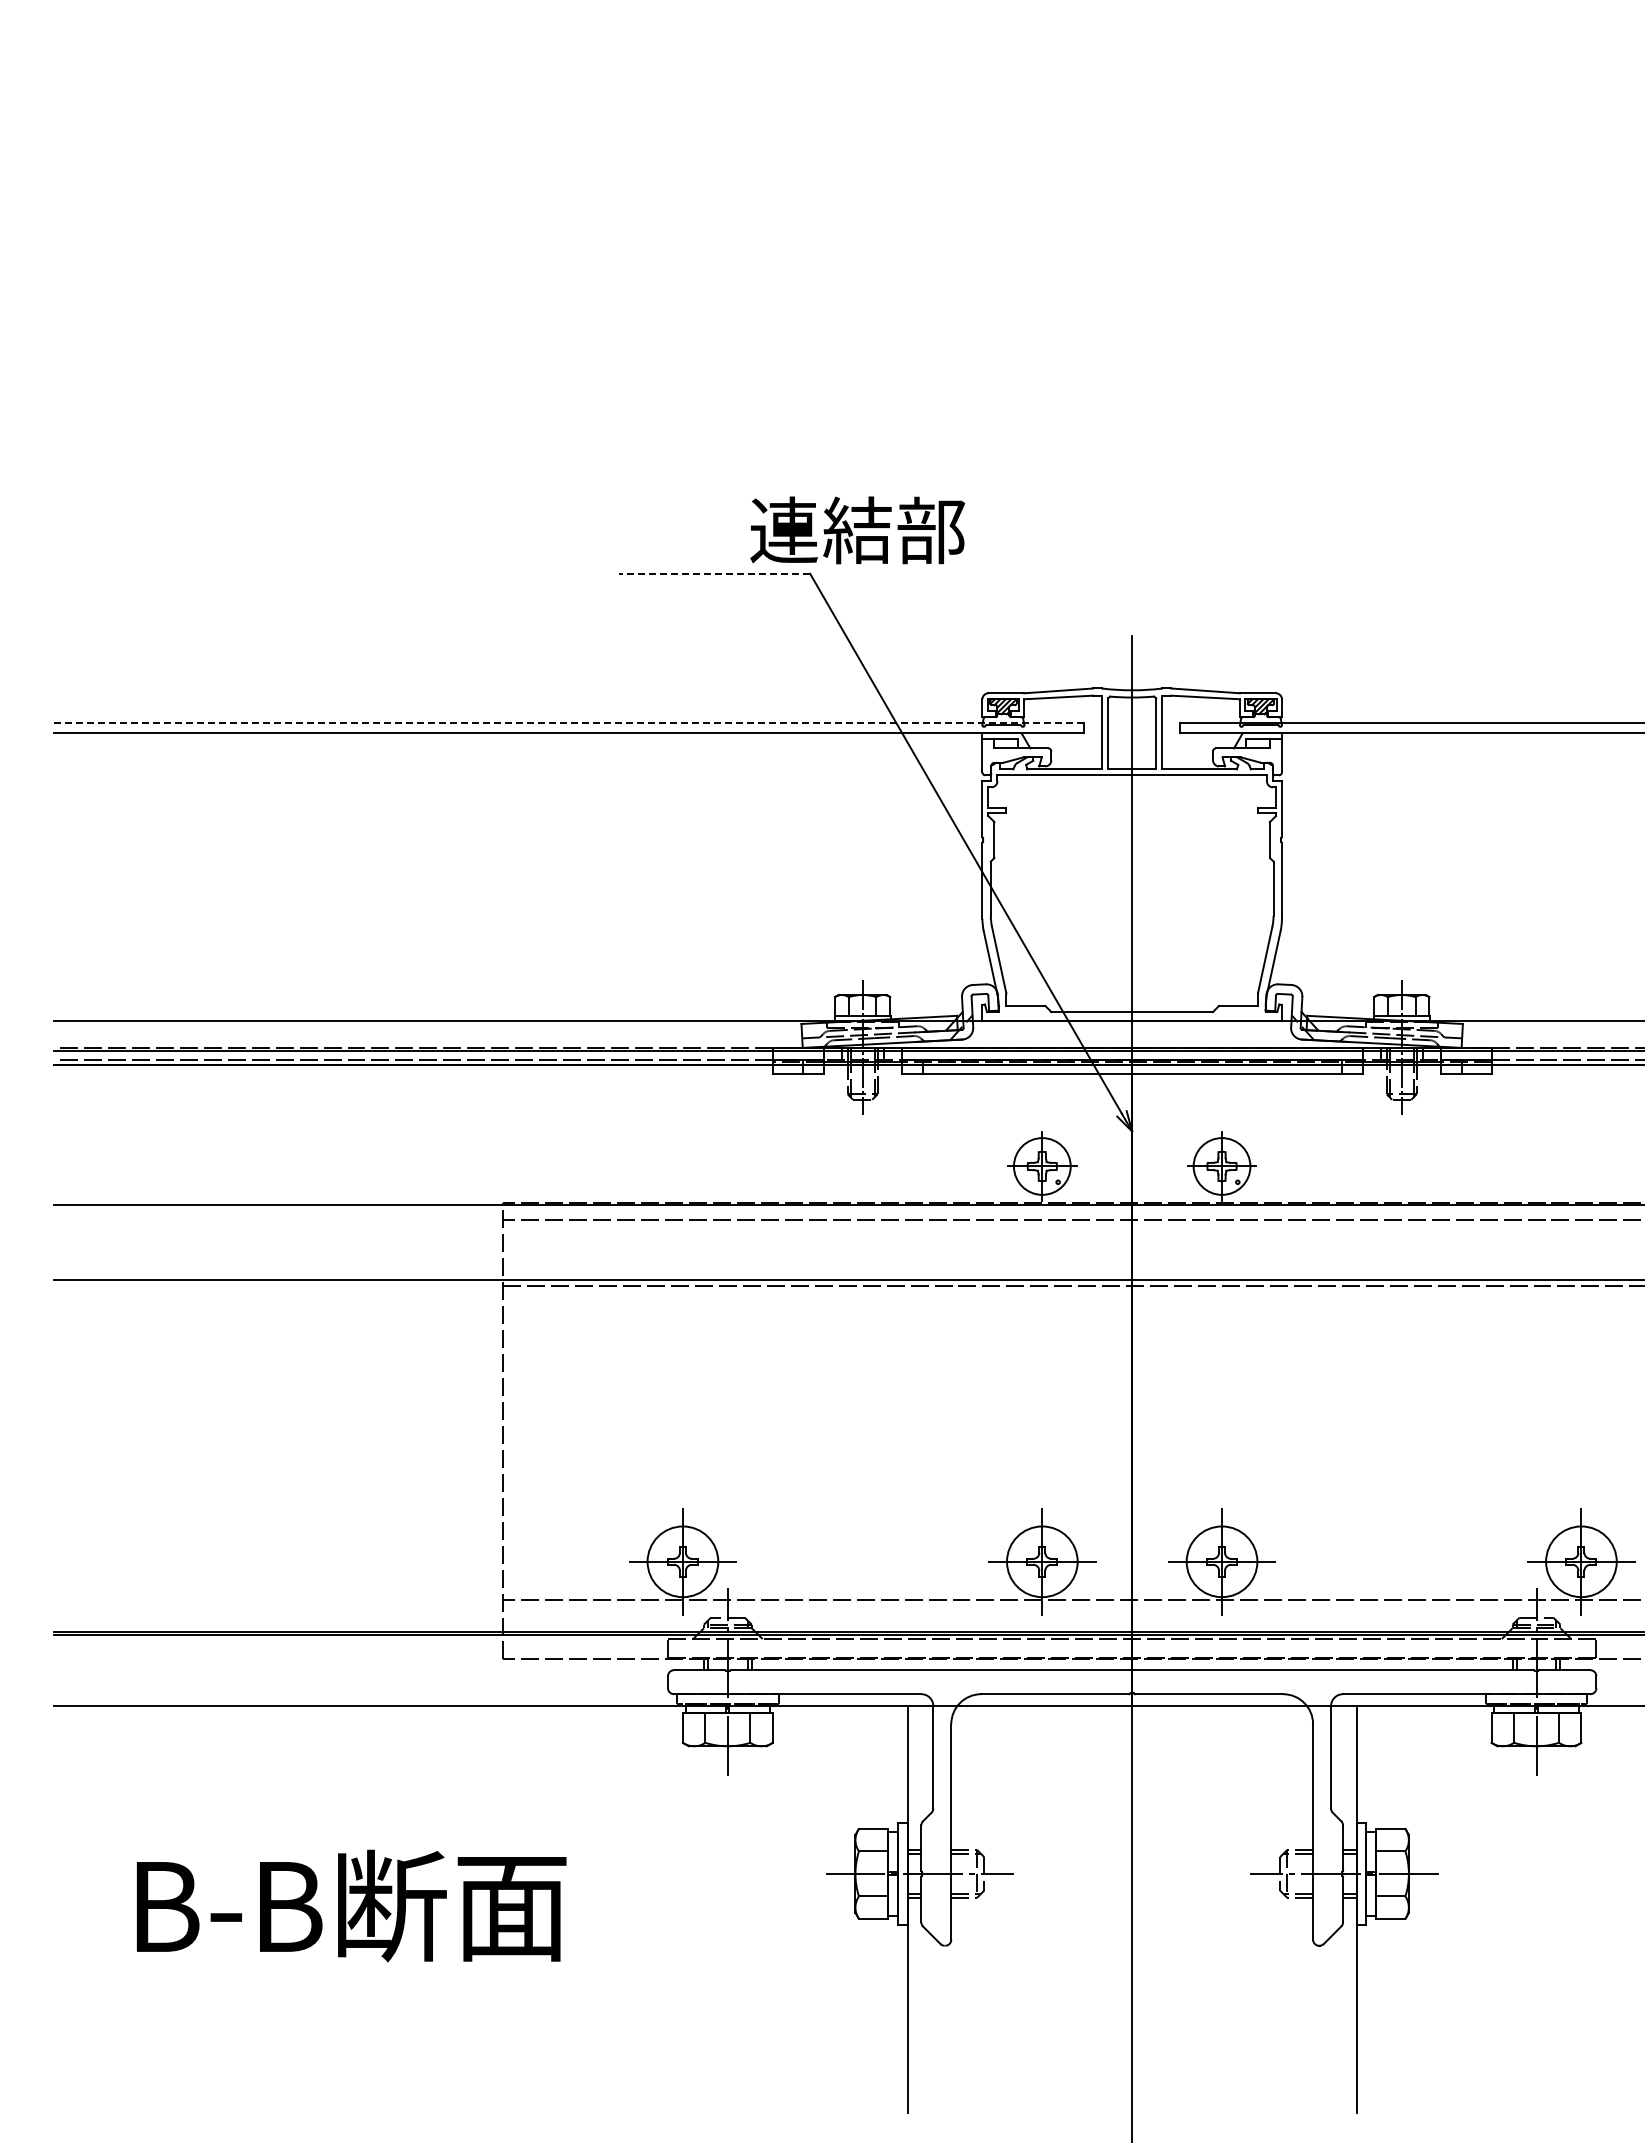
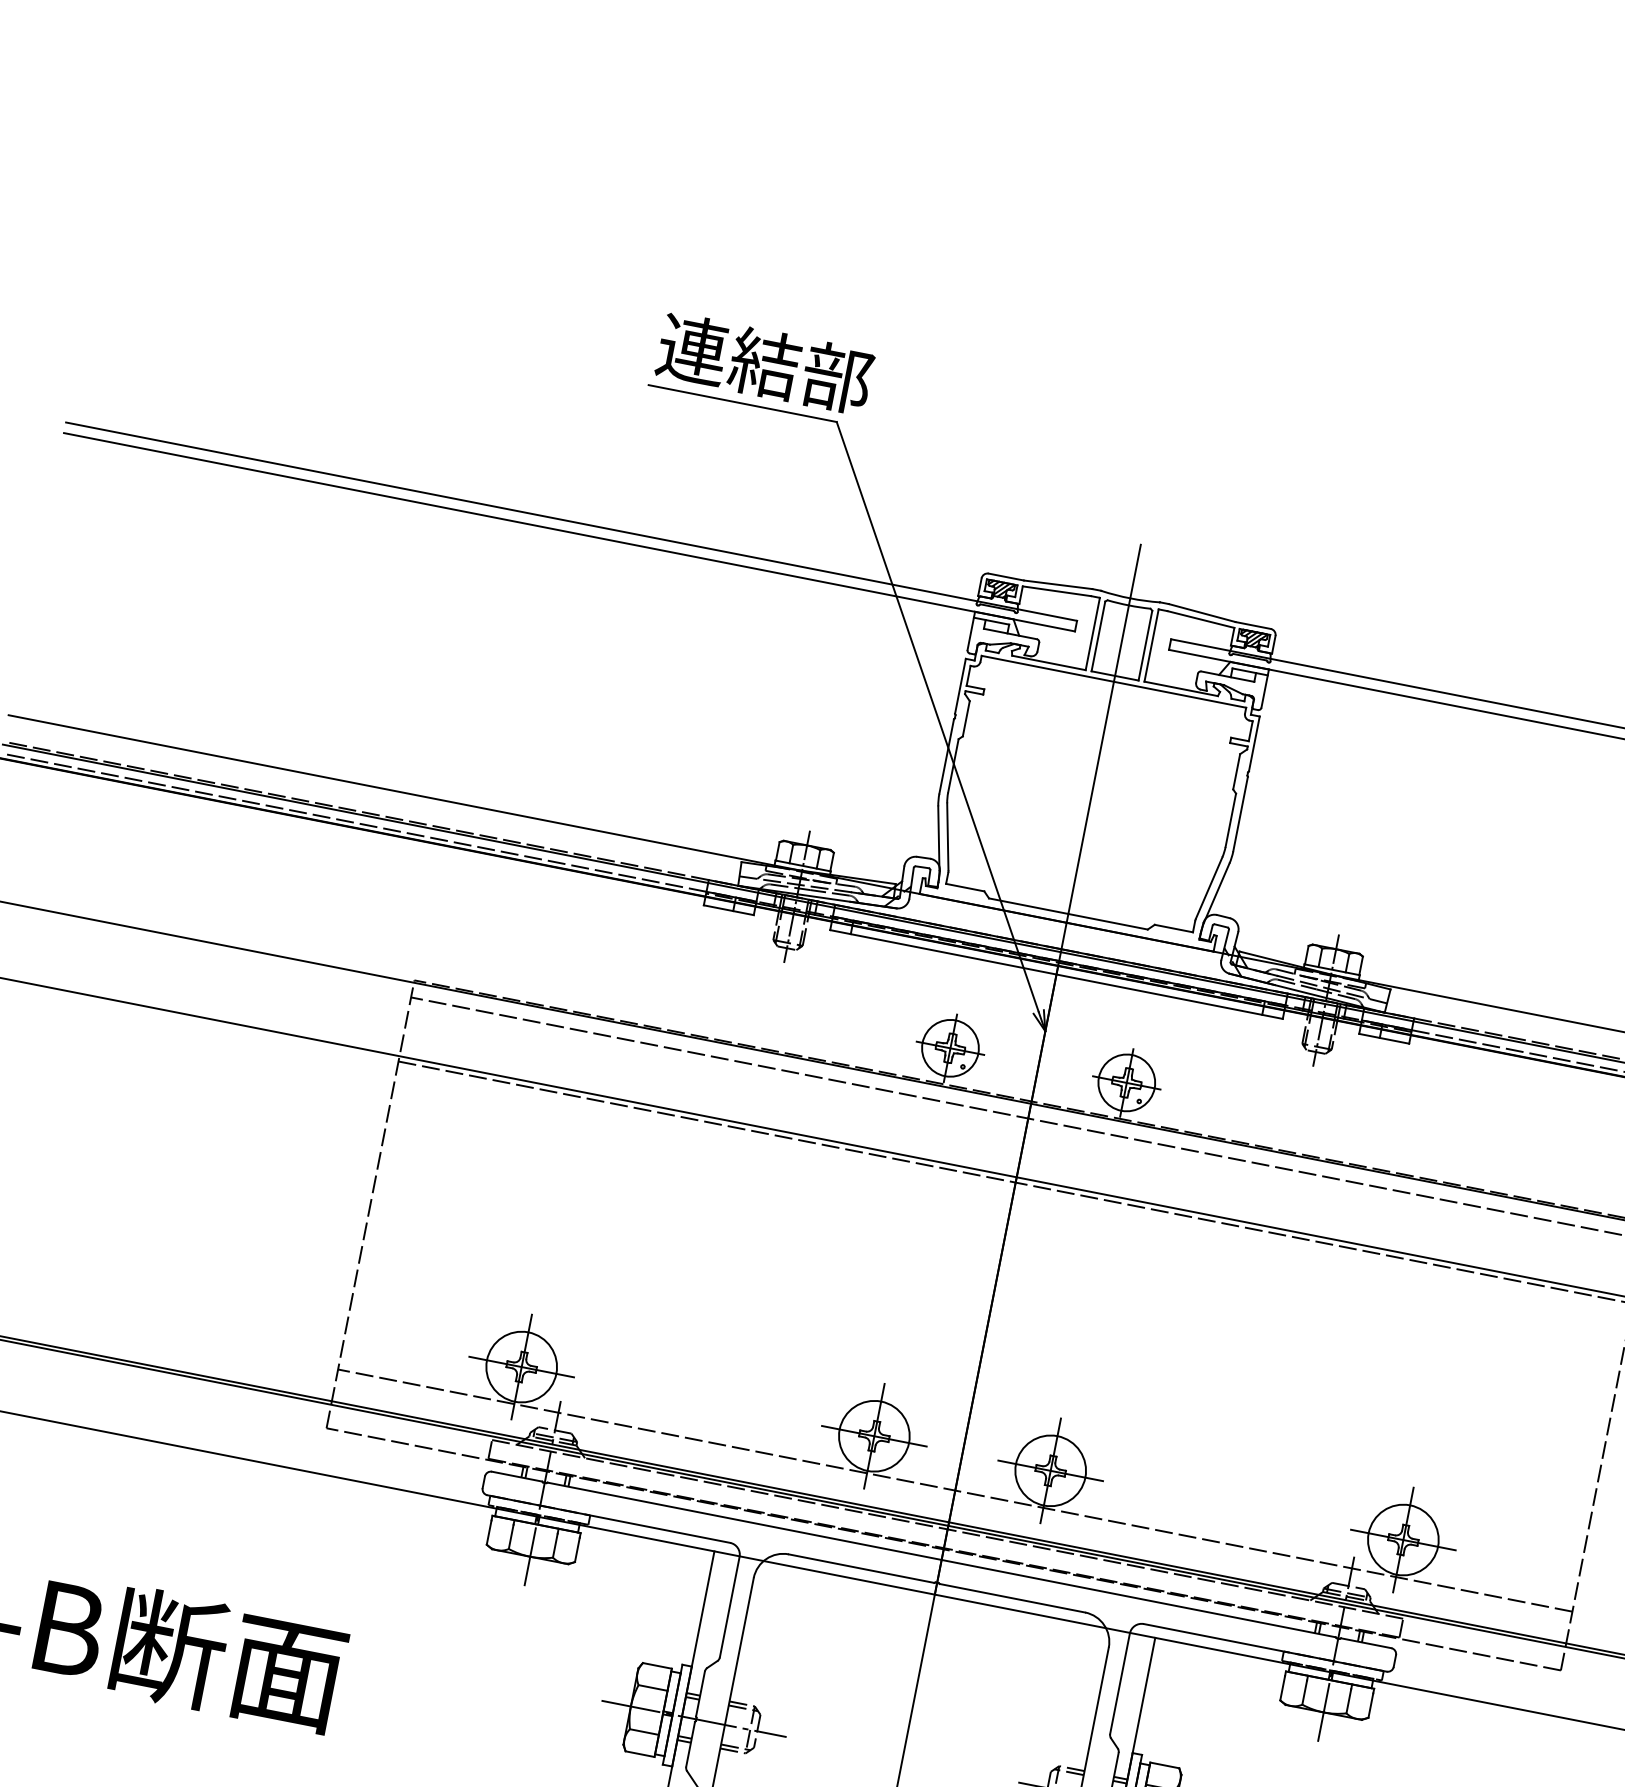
text: (857, 530) -> (764, 363), moved
line: (714, 573) -> (742, 403), dashed -> solid
line: (569, 722) -> (571, 521), dashed -> solid

